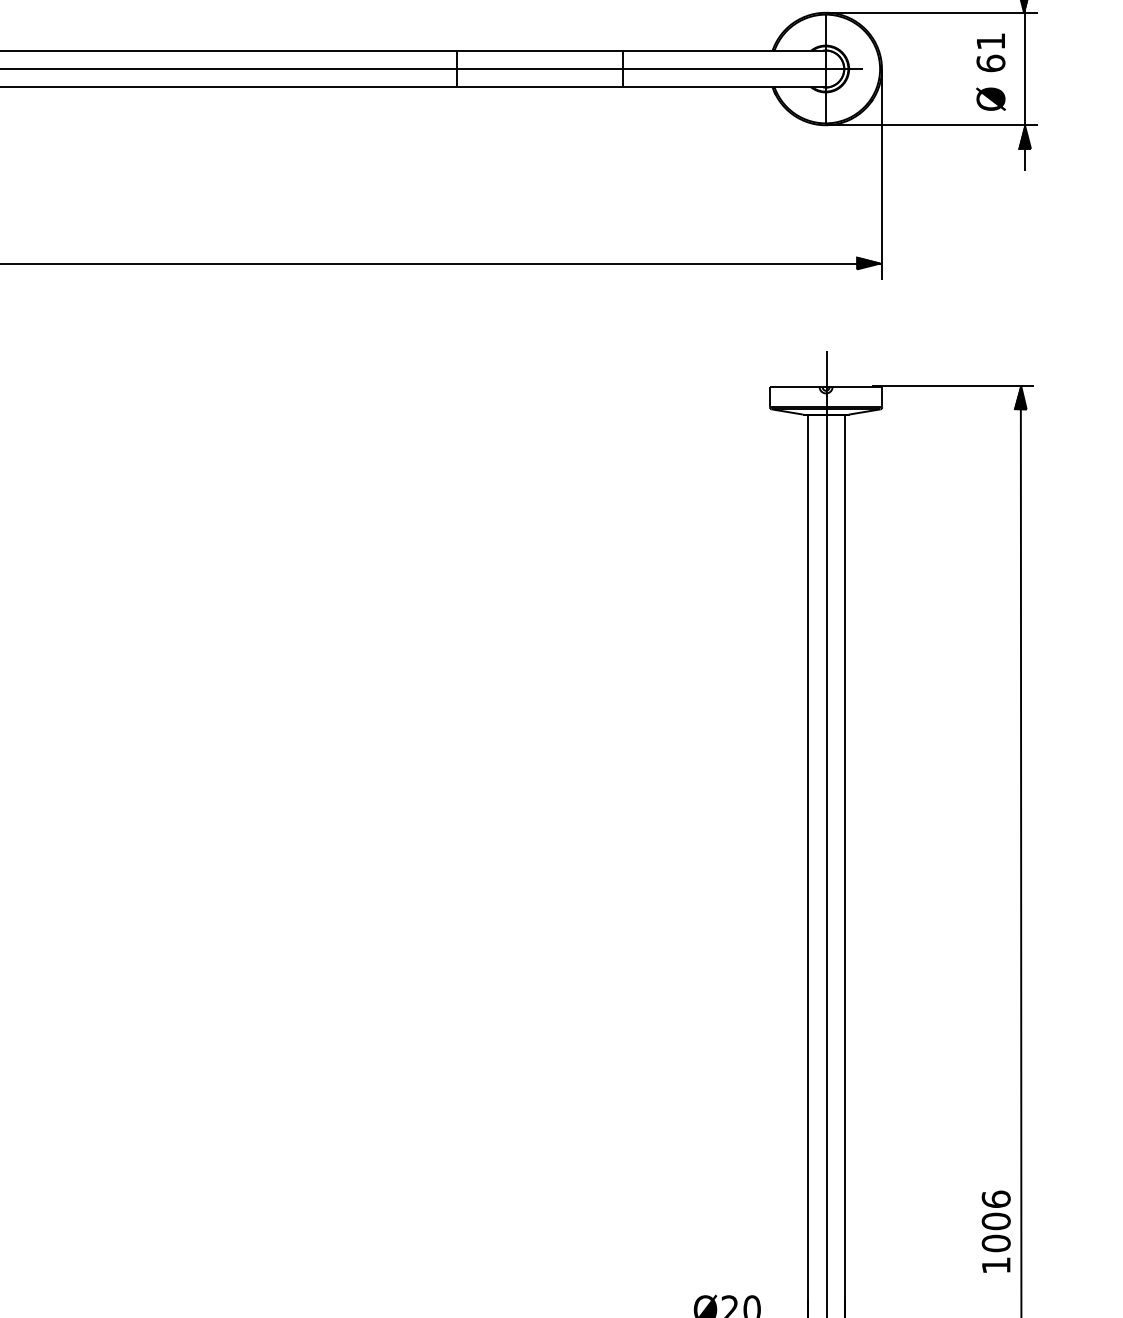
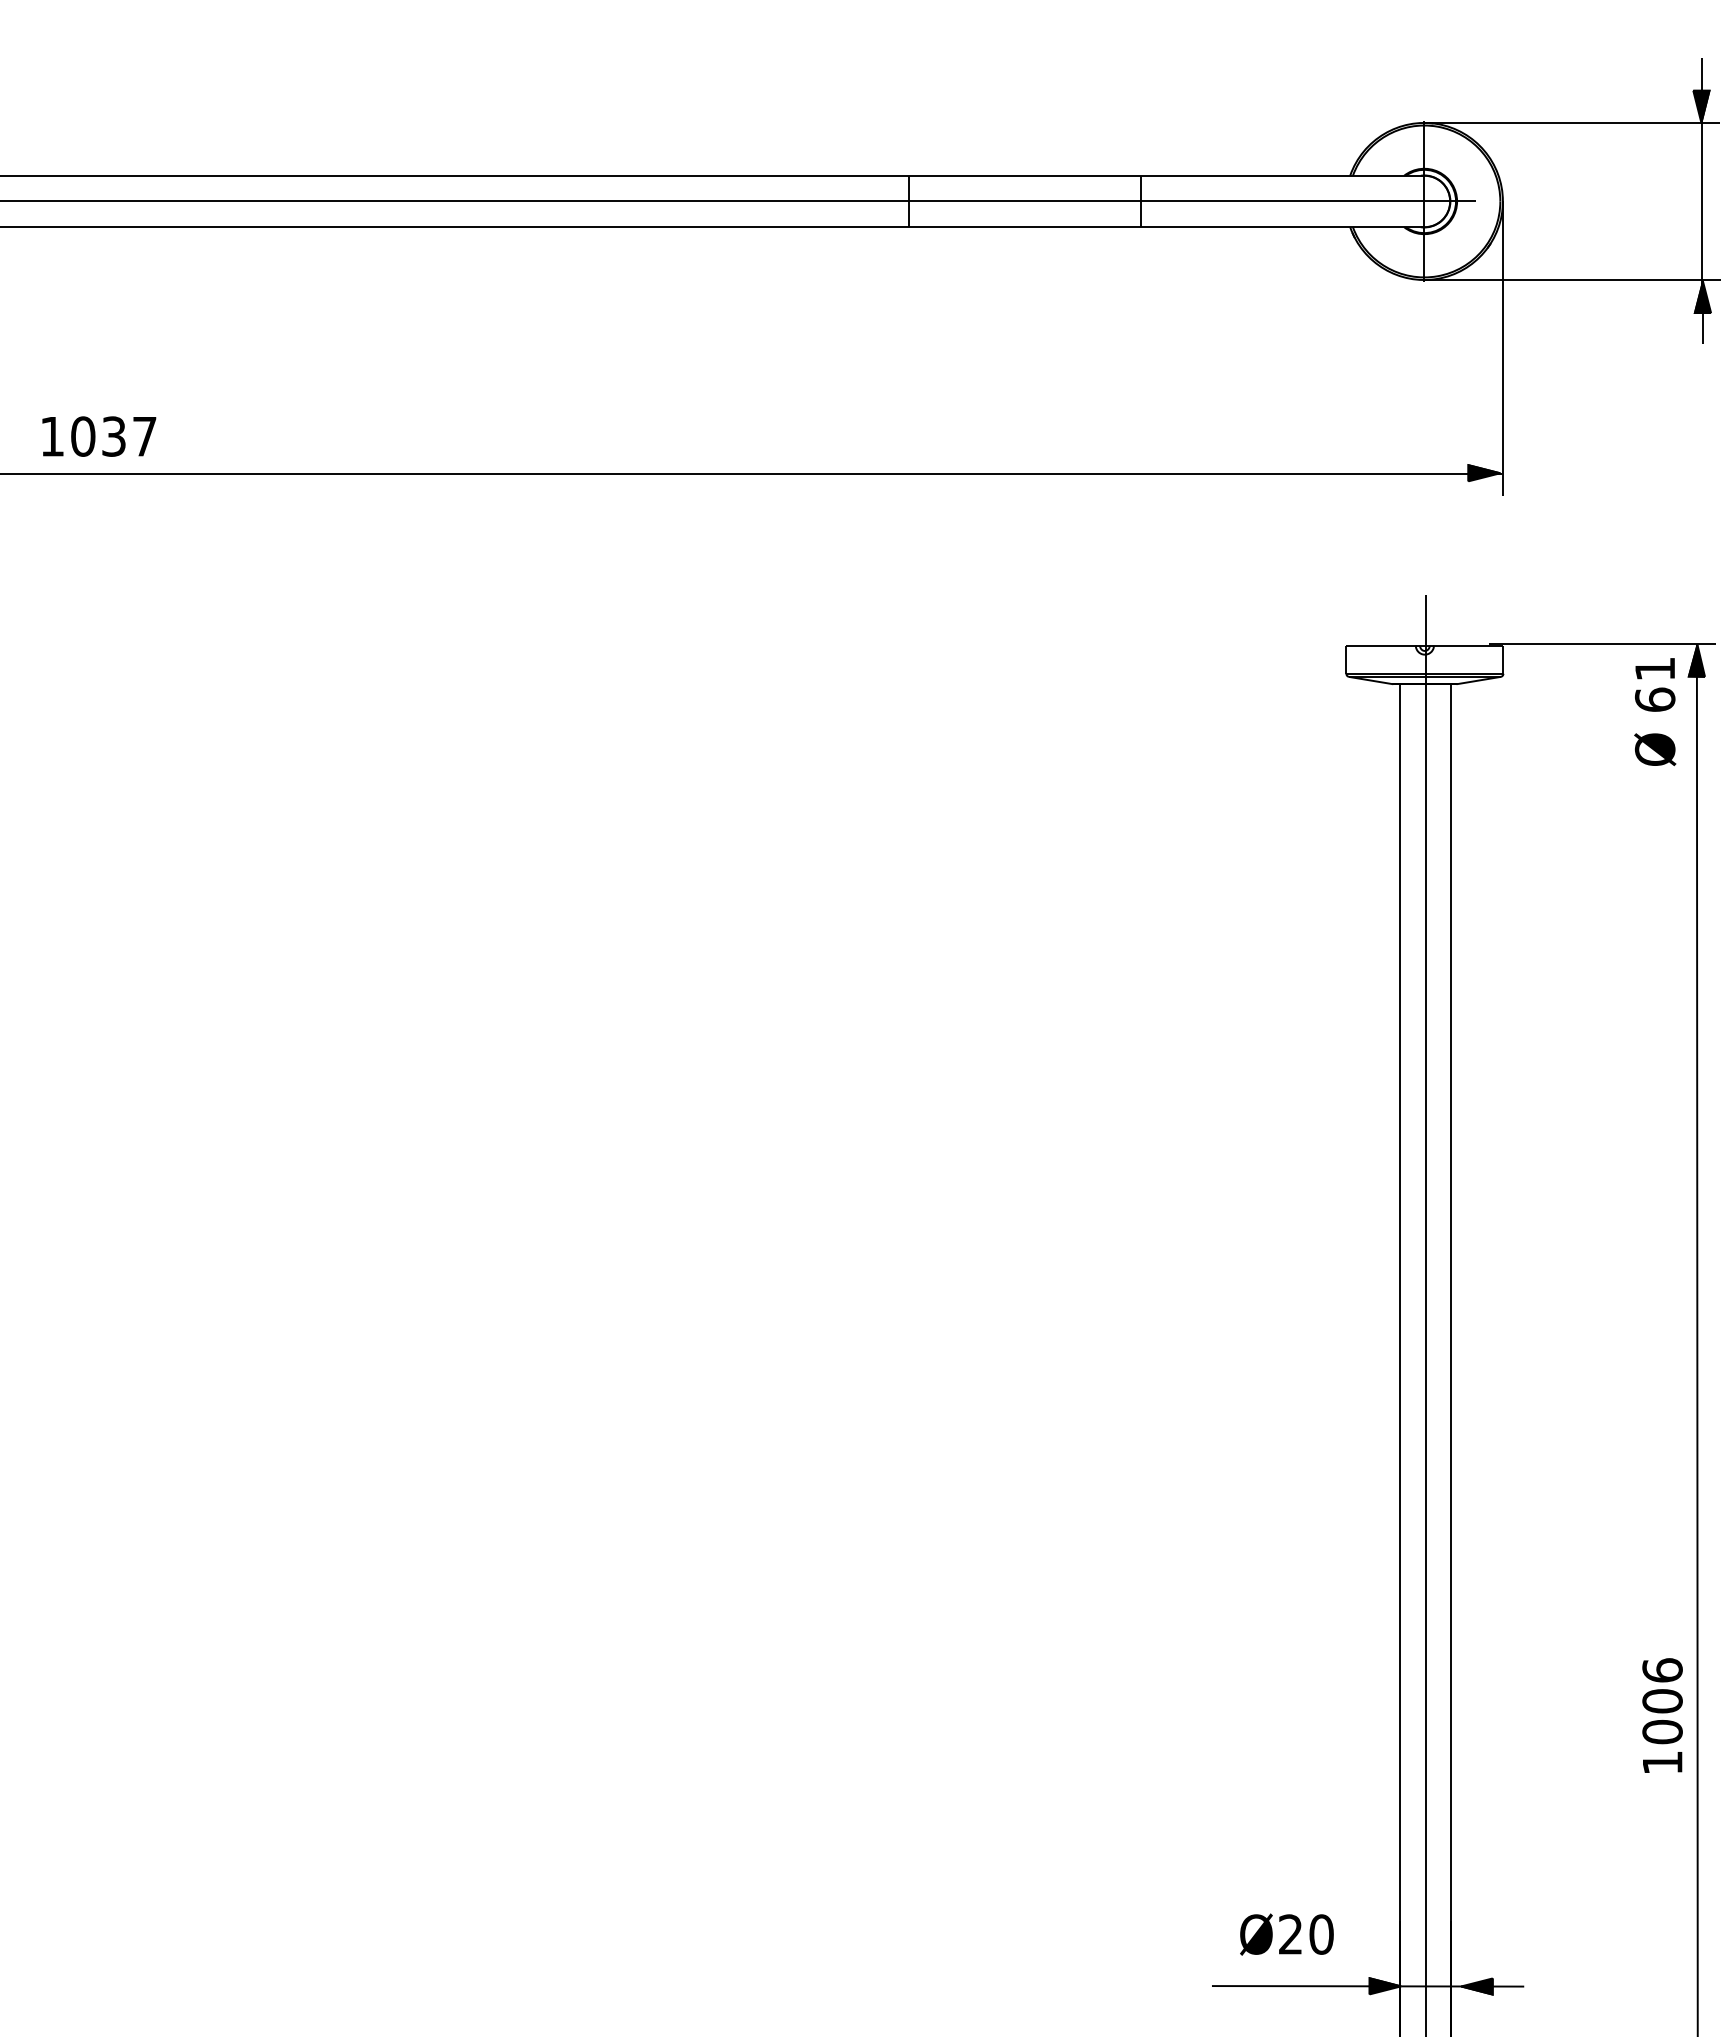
text: (991, 72) -> (1655, 712), moved
text: (996, 1231) -> (1662, 1715), moved

